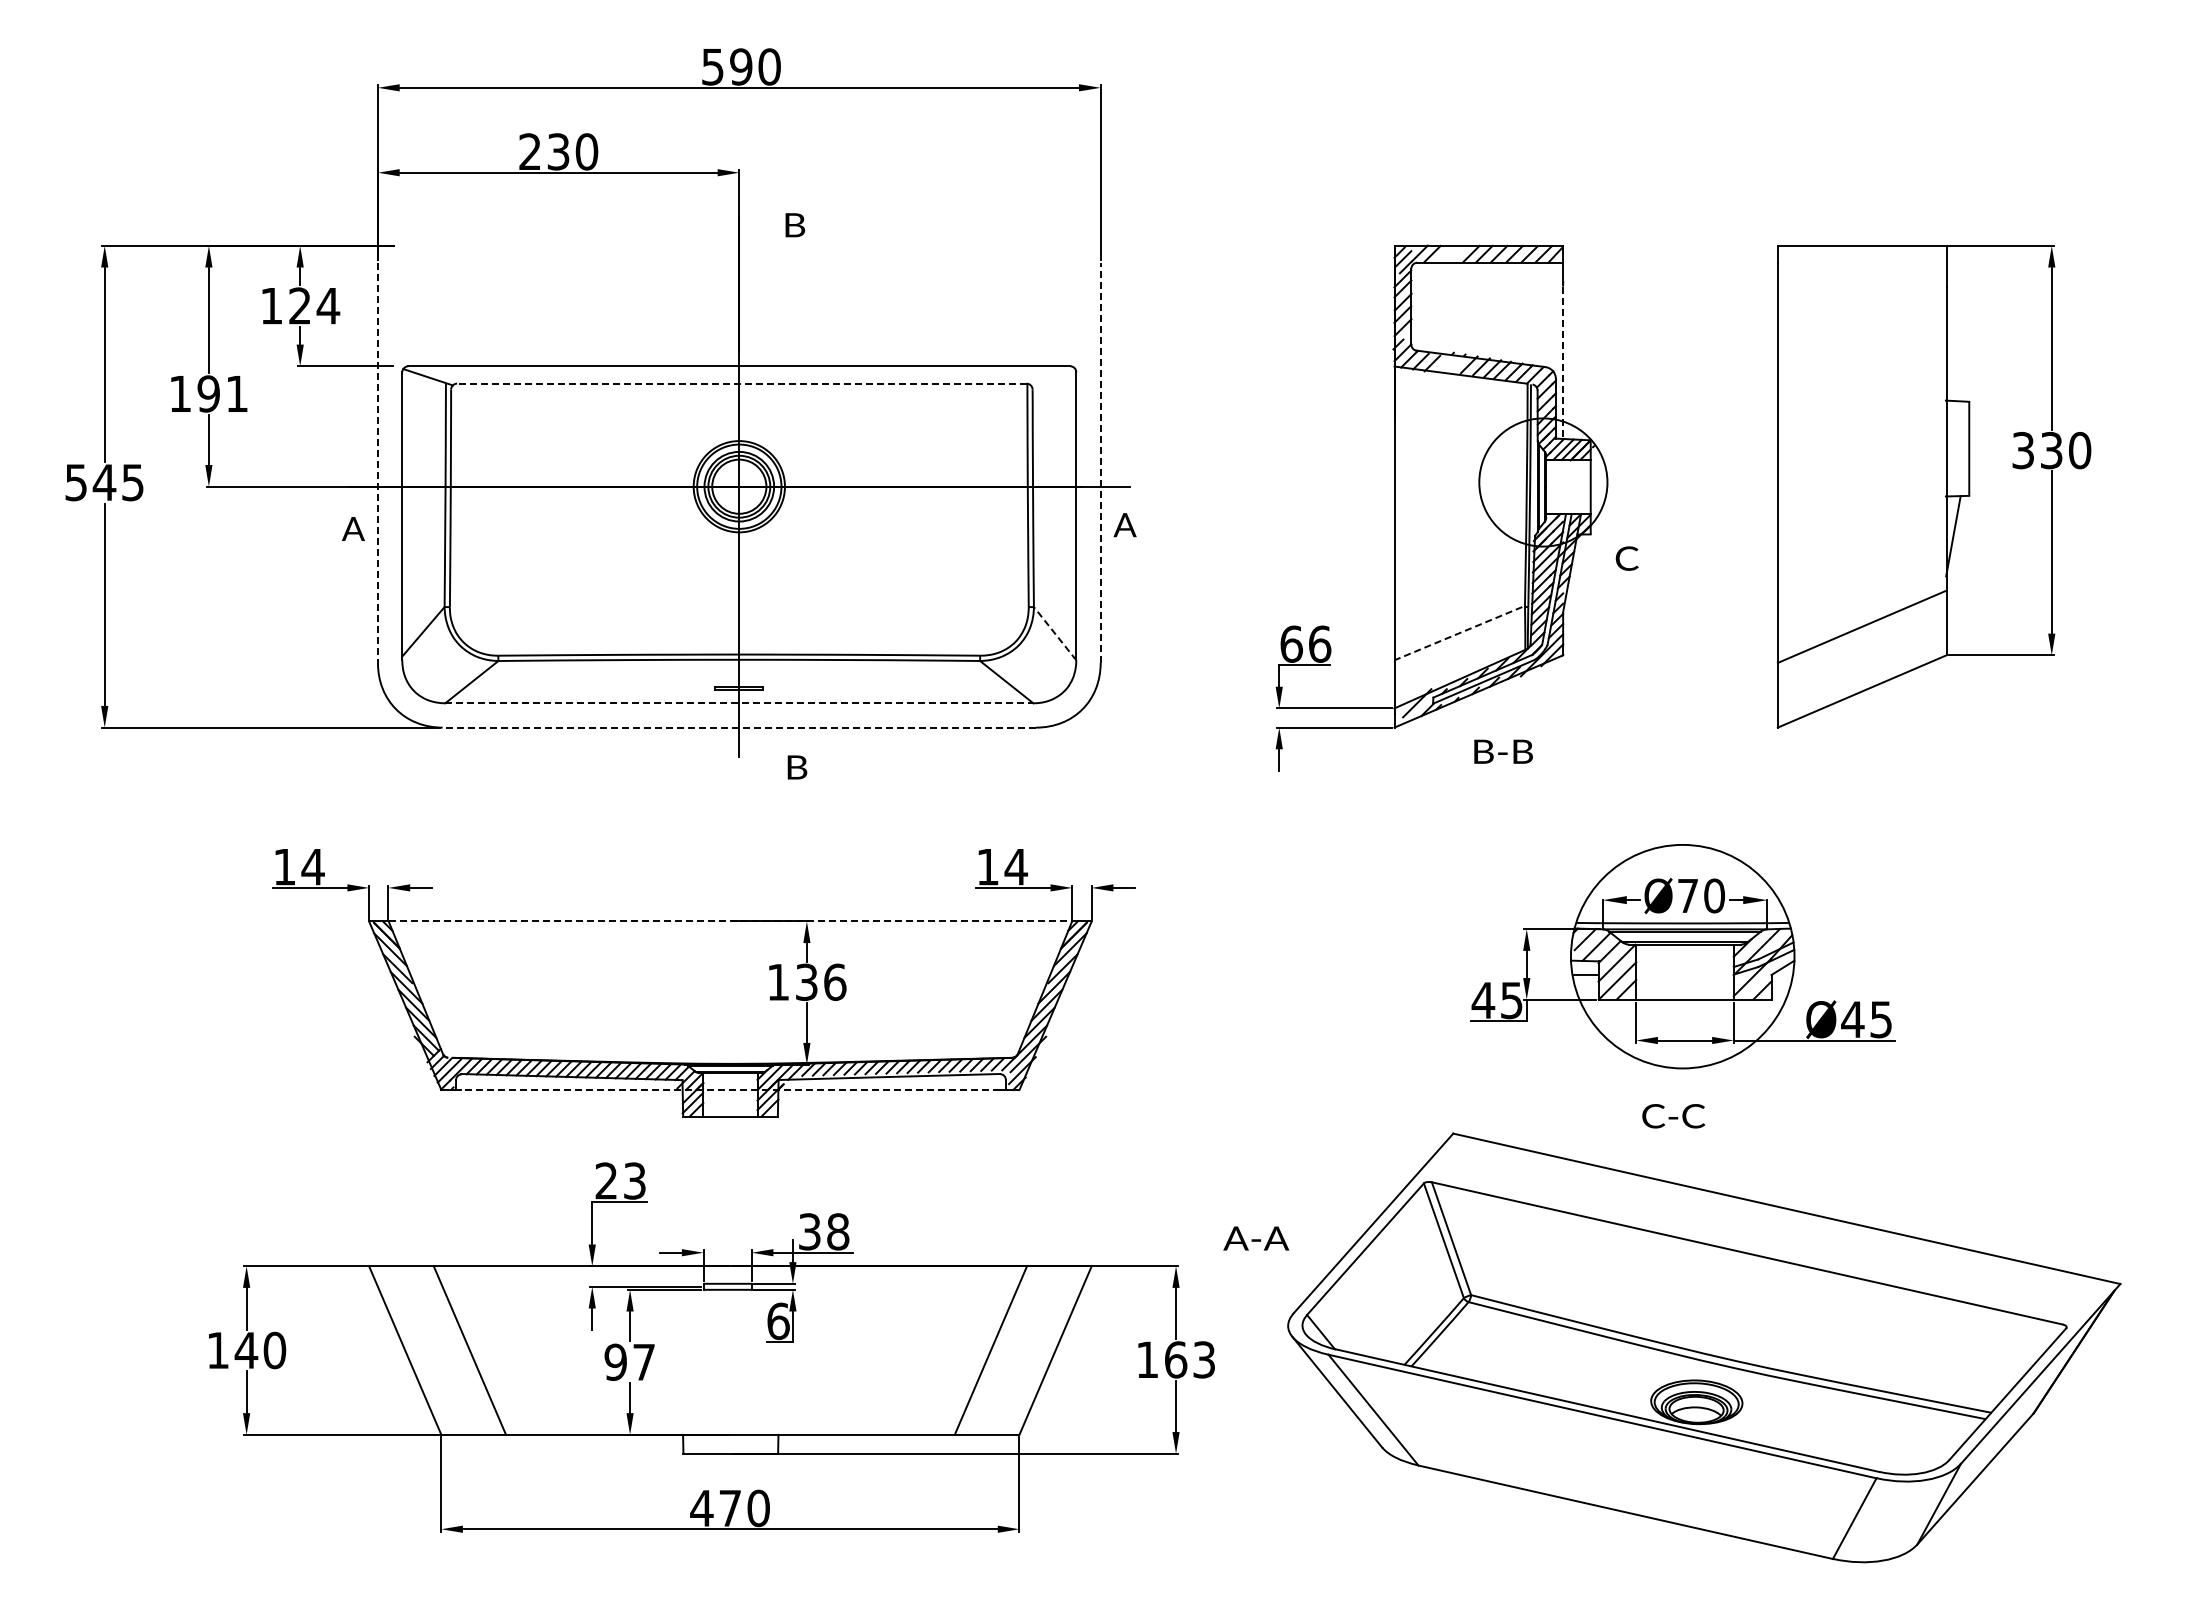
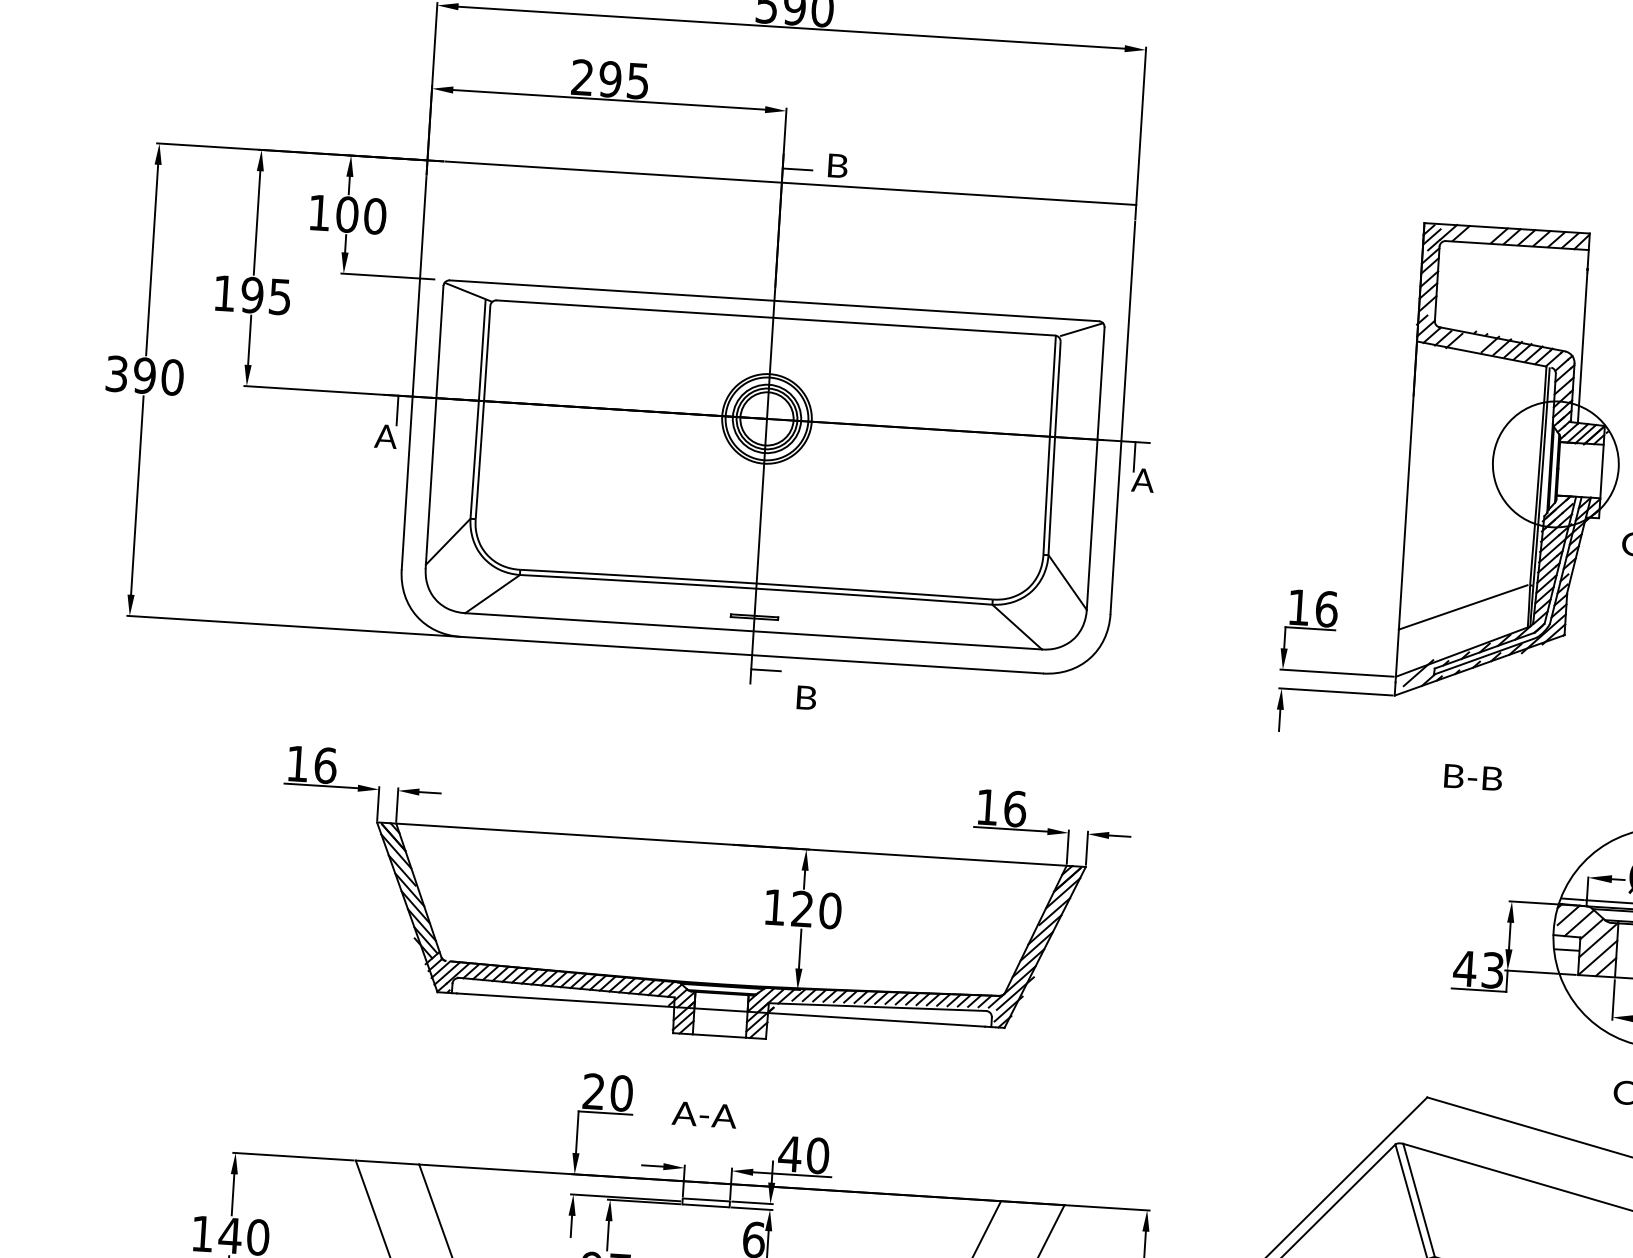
text: (572, 151) -> (624, 79), 230 -> 295
line: (754, 231) -> (797, 169), added
line: (748, 245) -> (790, 182), added
text: (314, 305) -> (361, 214), 124 -> 100
line: (1563, 363) -> (1582, 348), dashed -> solid
line: (1053, 375) -> (1081, 329), added
line: (741, 383) -> (775, 317), dashed -> solid
text: (236, 394) -> (279, 297), 191 -> 195
line: (1100, 462) -> (1122, 417), dashed -> solid
line: (378, 463) -> (414, 373), dashed -> solid
text: (105, 482) -> (145, 375), 545 -> 390
line: (363, 501) -> (397, 410), added
line: (1115, 501) -> (1135, 456), added
line: (1054, 633) -> (1067, 582), dashed -> solid
line: (1457, 633) -> (1462, 607), dashed -> solid
text: (1291, 643) -> (1298, 606), 66 -> 16
line: (739, 703) -> (753, 631), dashed -> solid
line: (739, 727) -> (752, 655), dashed -> solid
line: (754, 742) -> (766, 670), added
text: (1503, 751) -> (1473, 777), moved
text: (312, 866) -> (324, 765), 14 -> 16
text: (1016, 866) -> (1015, 808), 14 -> 16
line: (730, 921) -> (731, 844), dashed -> solid
text: (821, 981) -> (817, 909), 136 -> 120
text: (1511, 999) -> (1492, 969), 45 -> 43
line: (729, 1090) -> (720, 1010), dashed -> solid
text: (634, 1180) -> (621, 1092), 23 -> 20
text: (823, 1231) -> (803, 1154), 38 -> 40
text: (1256, 1238) -> (704, 1114), moved

